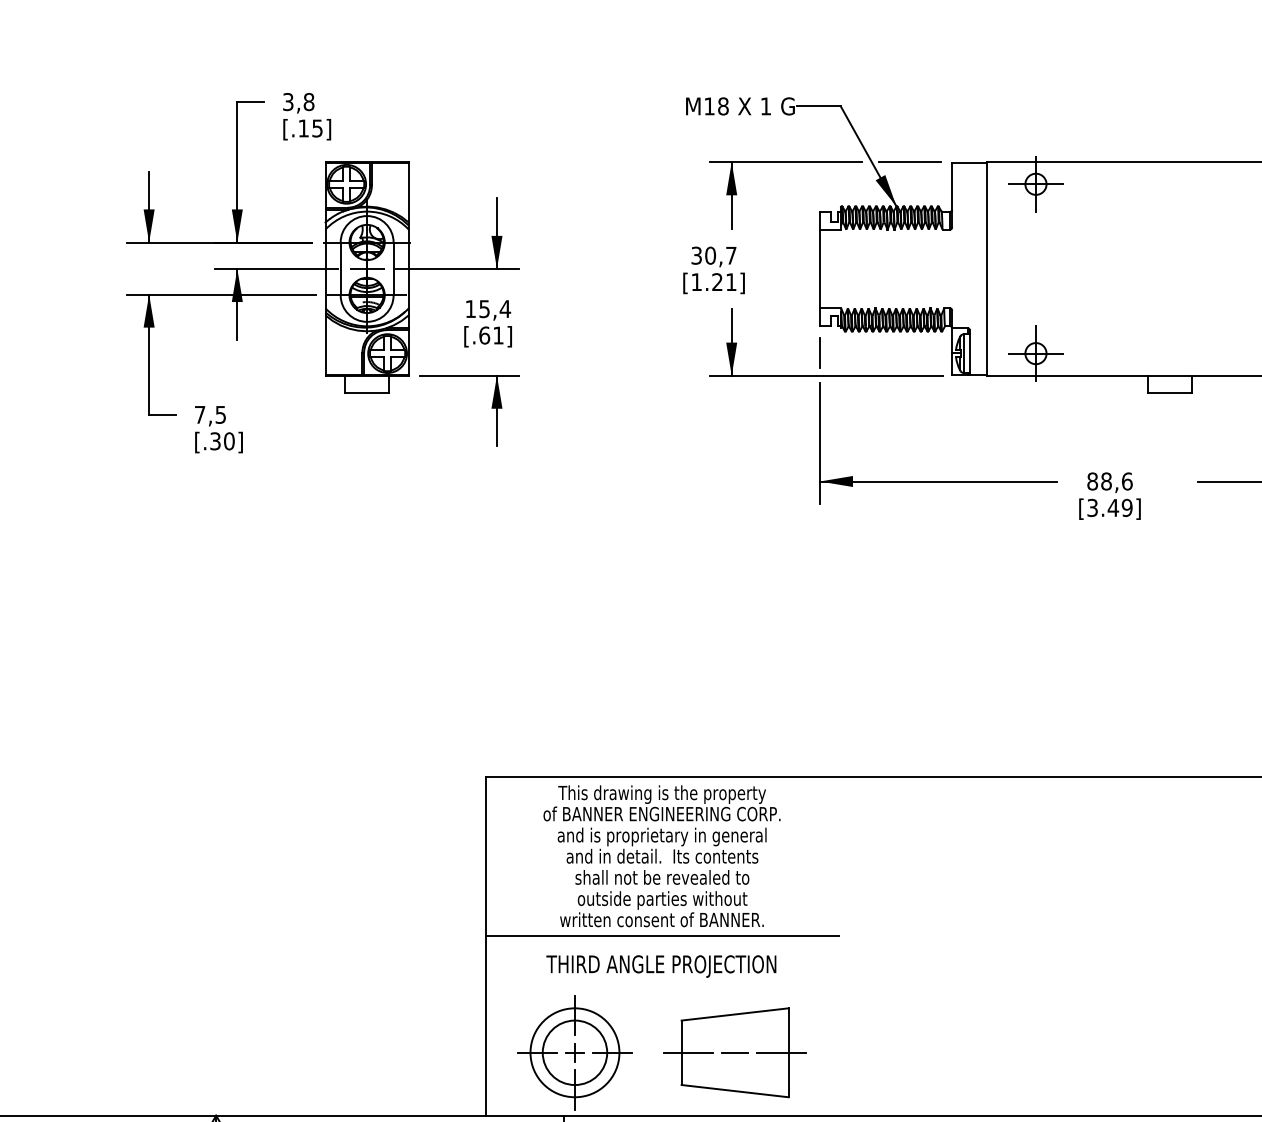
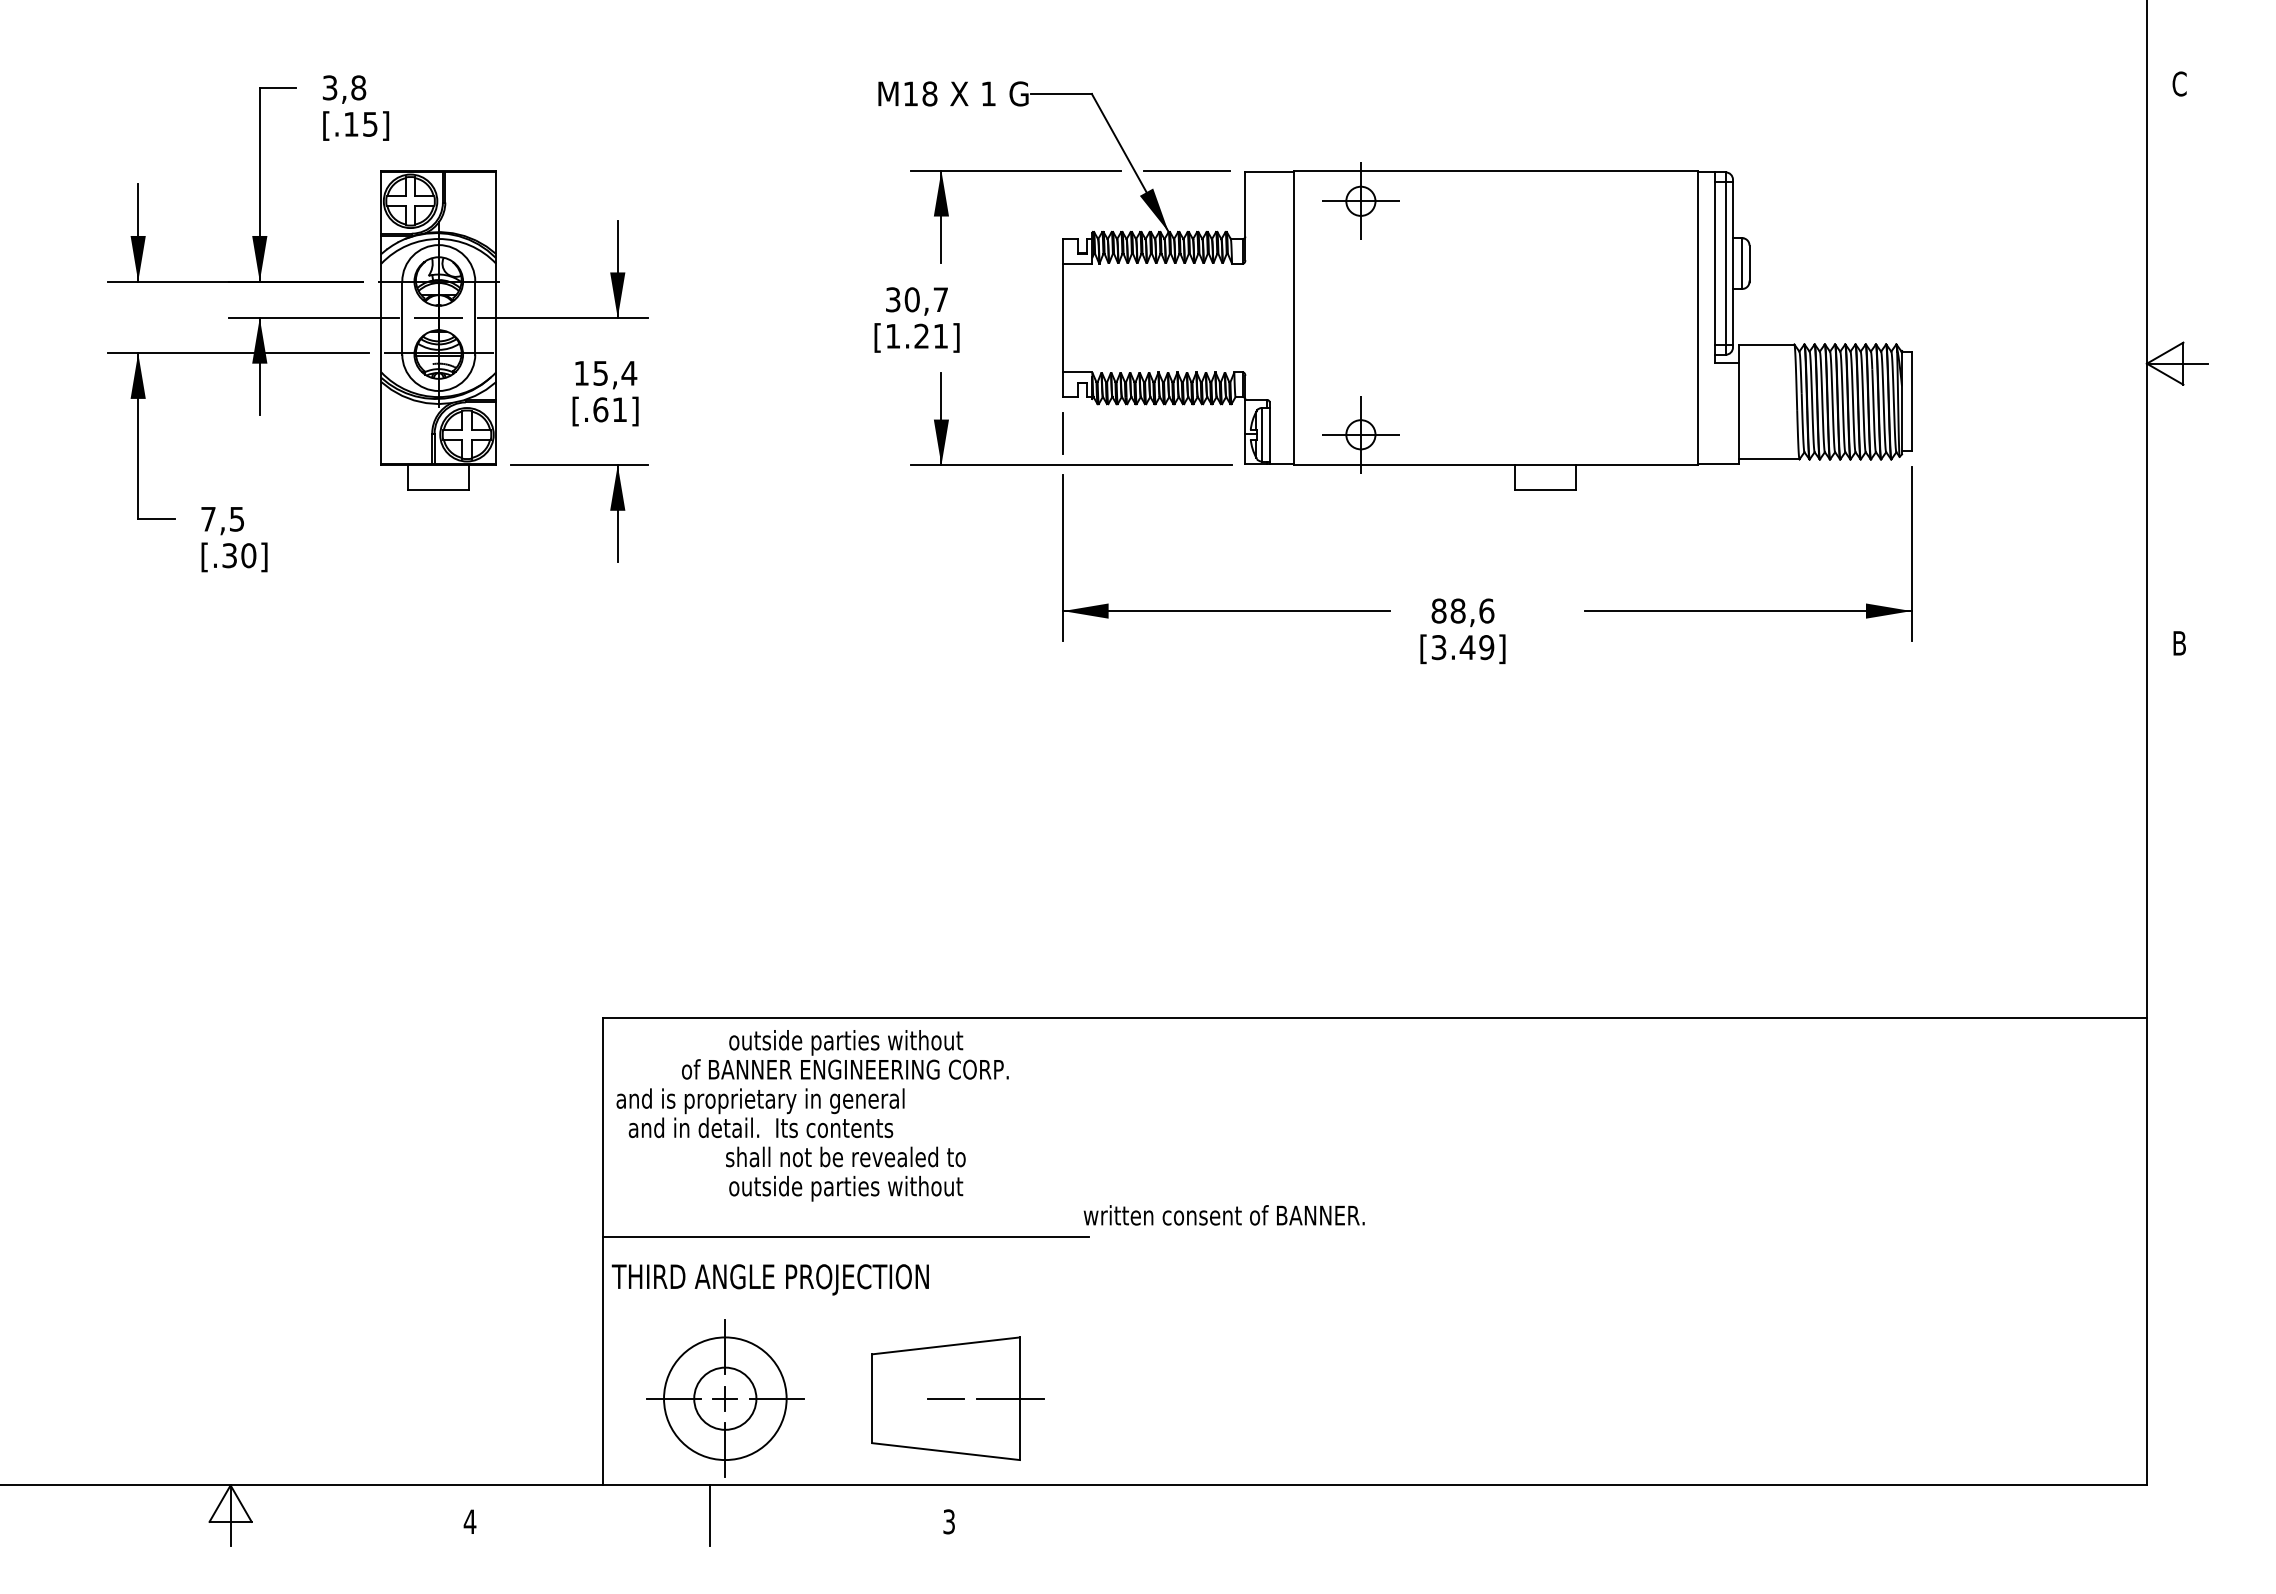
text: (662, 794) -> (845, 1042), This drawing is the property -> outside parties without
text: (662, 845) -> (760, 1113), moved
text: (661, 919) -> (1223, 1215), moved
text: (660, 966) -> (769, 1279), moved
circle: (574, 1052) -> (724, 1398), size x0.7
line: (688, 1052) -> (881, 1398), removed

